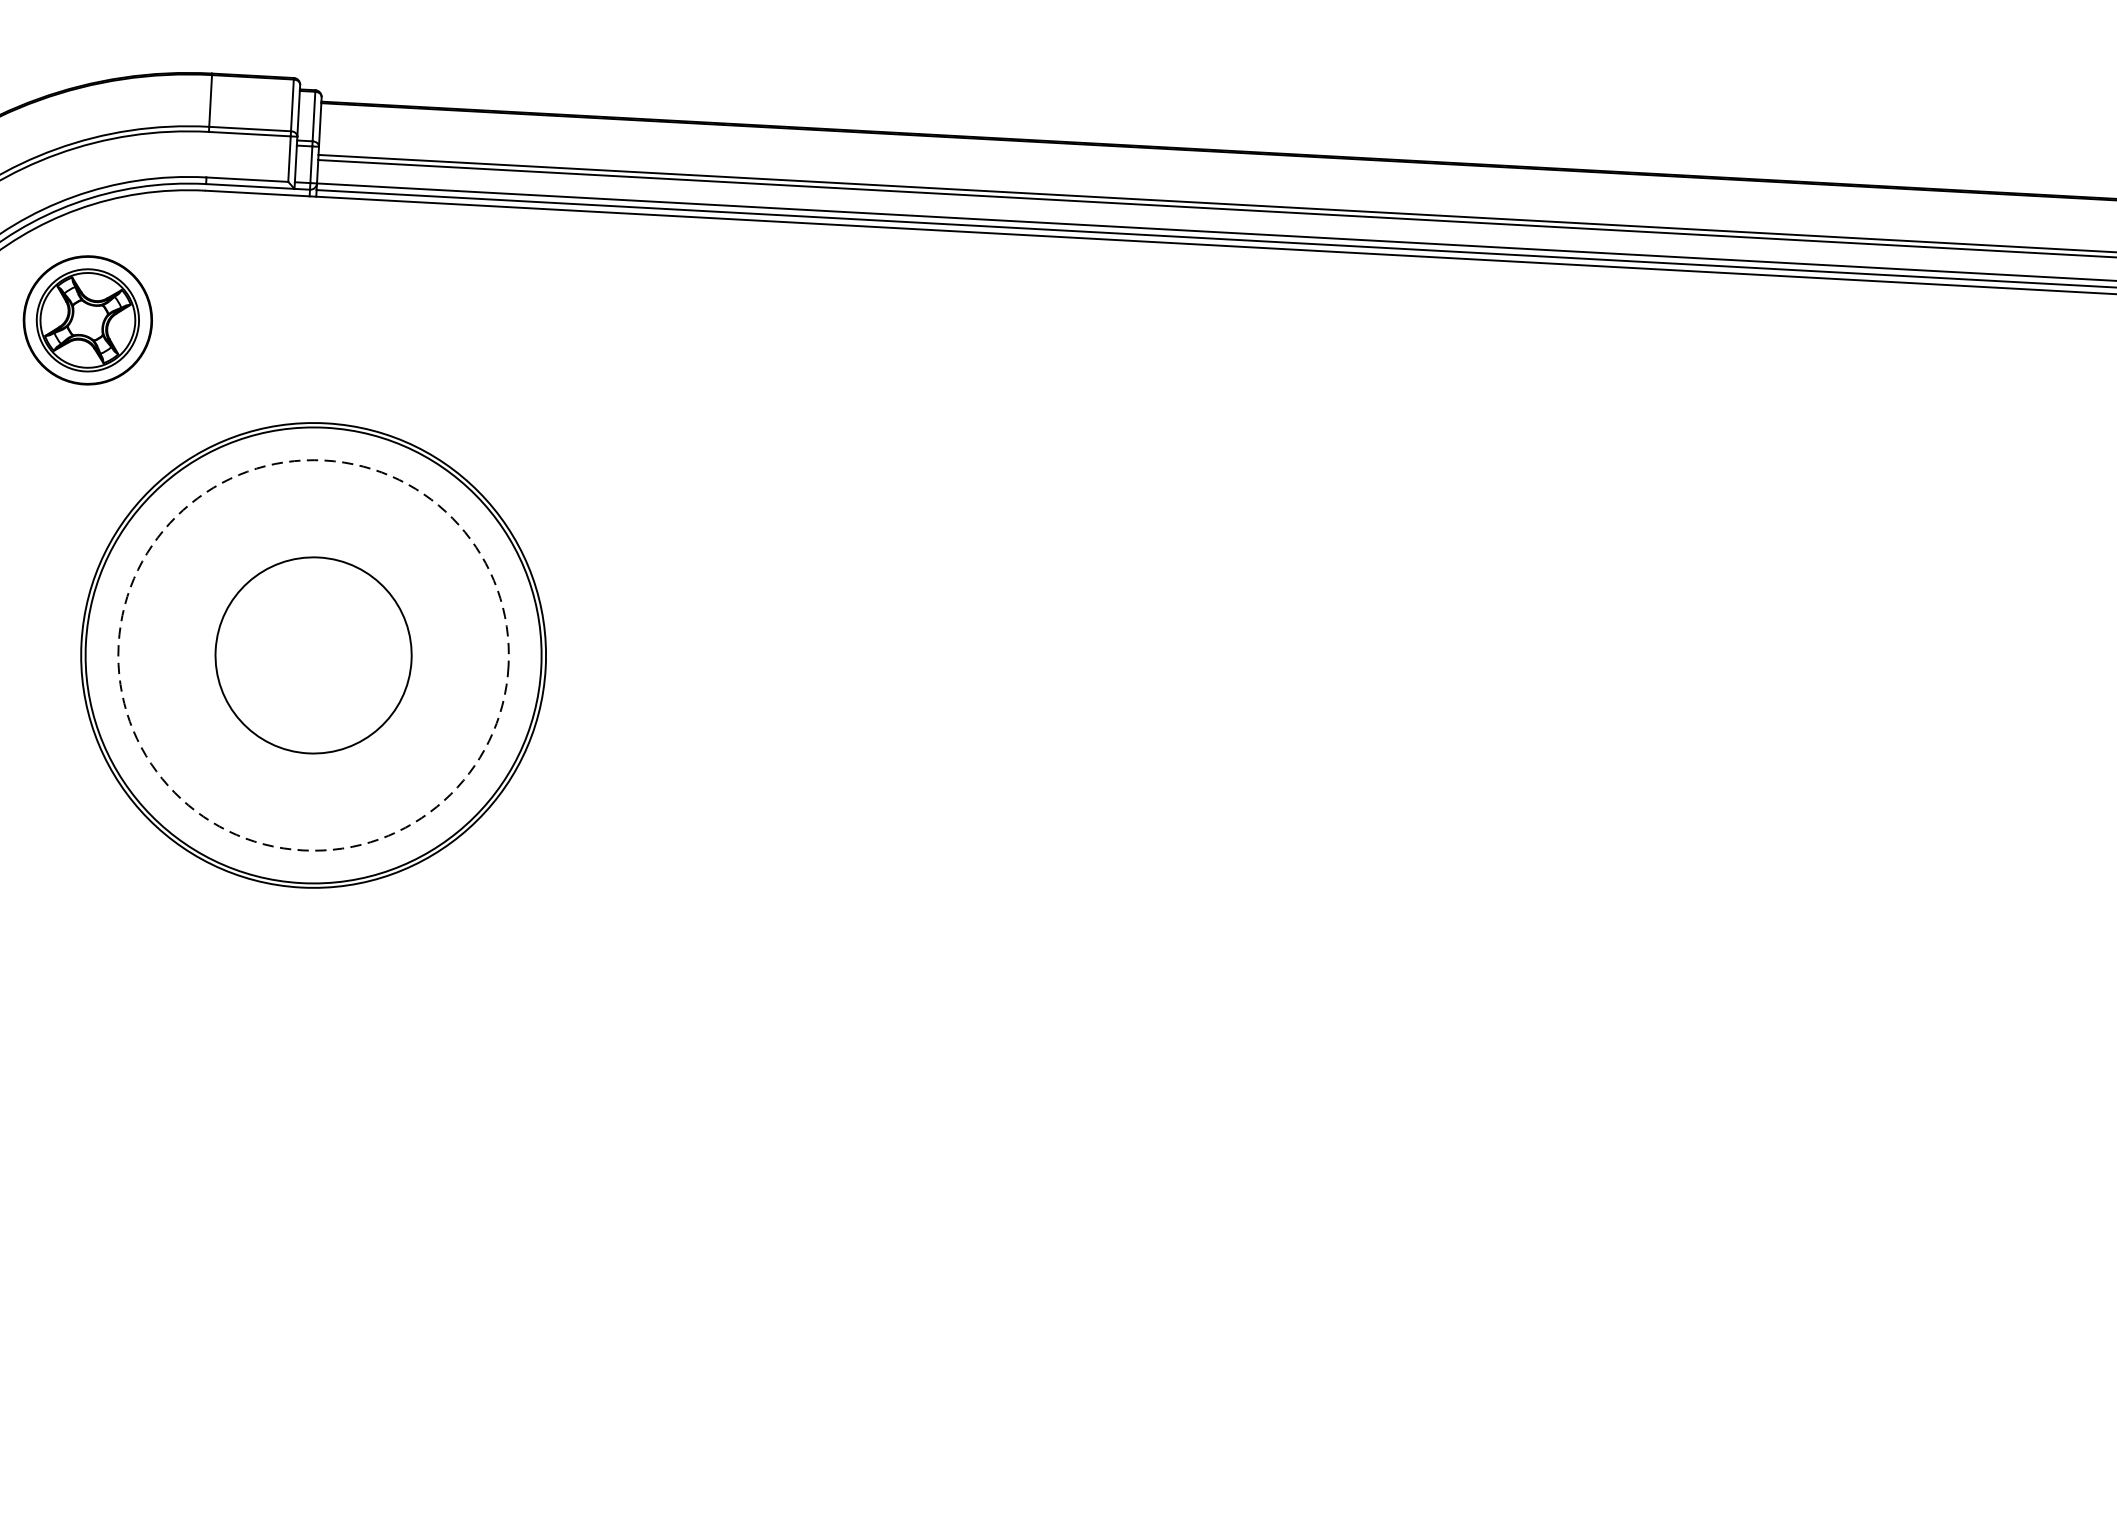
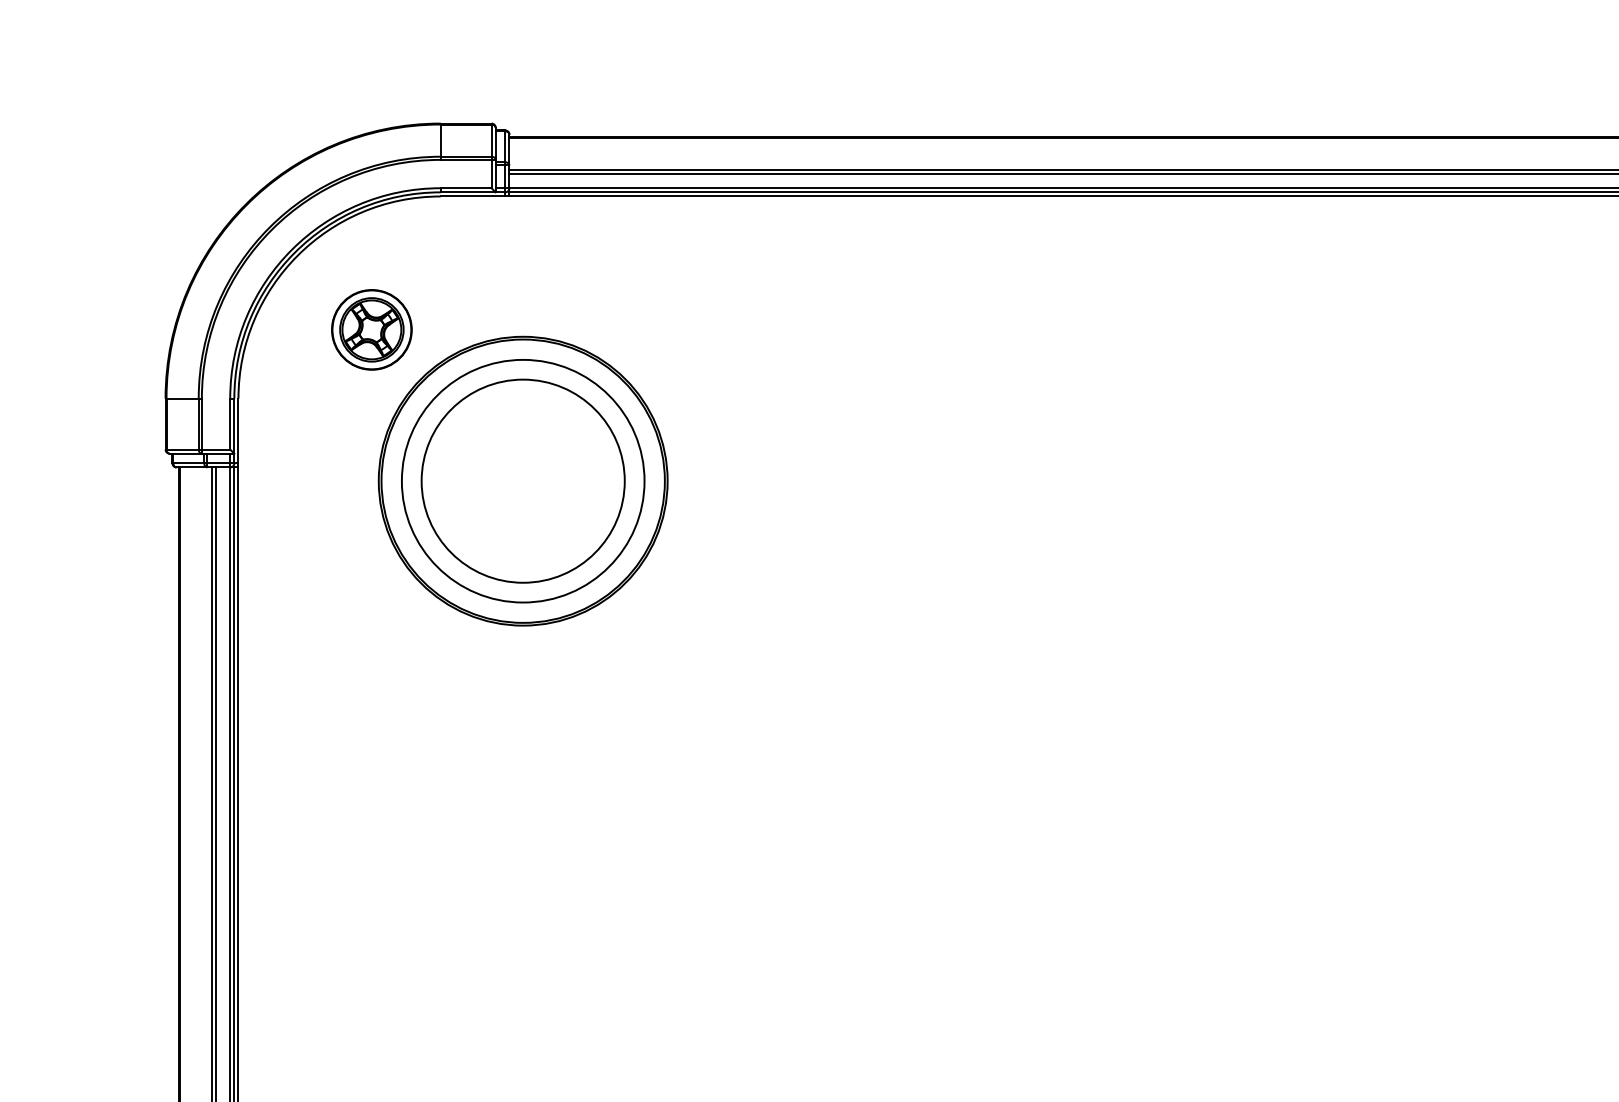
part: (87, 319) -> (371, 329), moved
circle: (312, 654) -> (522, 480), dashed -> solid
circle: (312, 654) -> (522, 480), size x1.67

